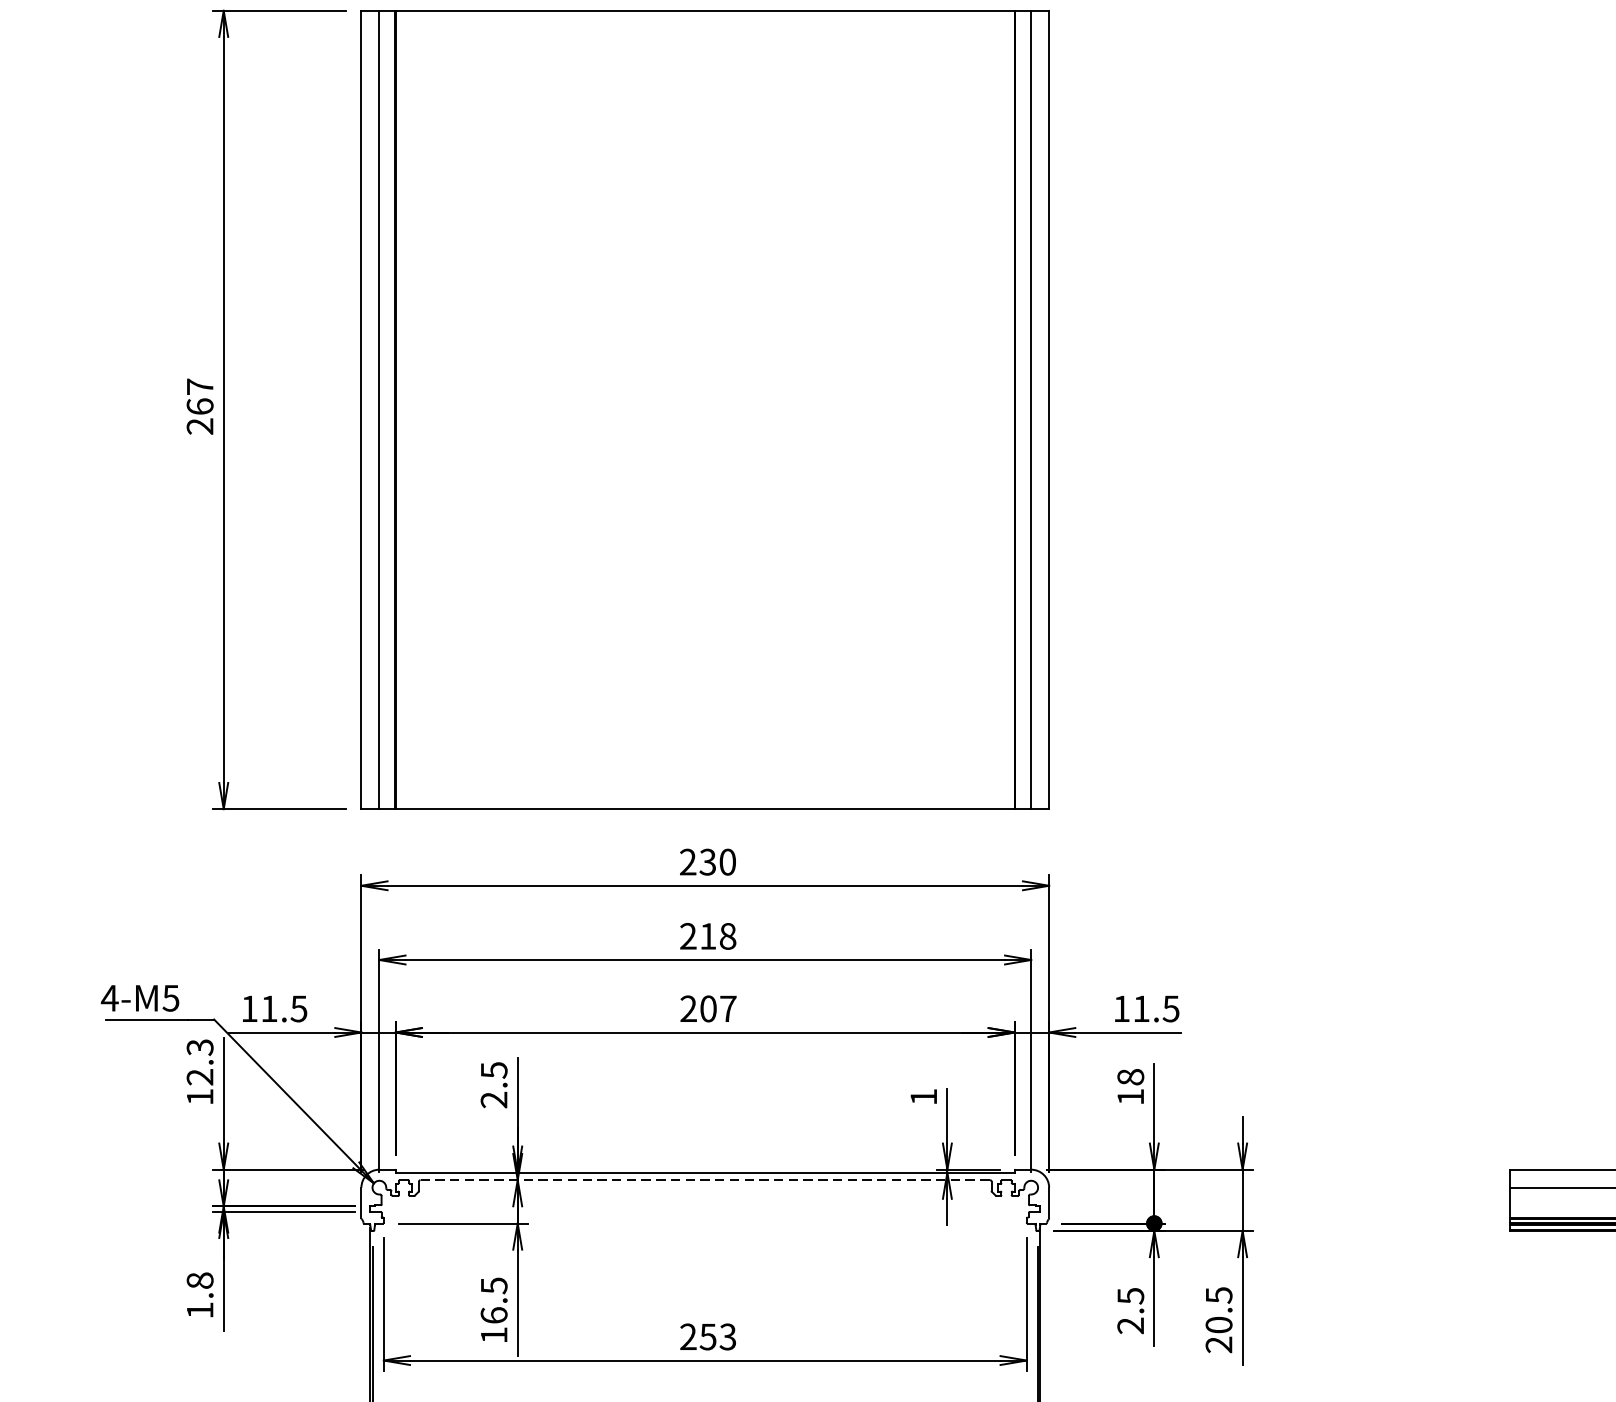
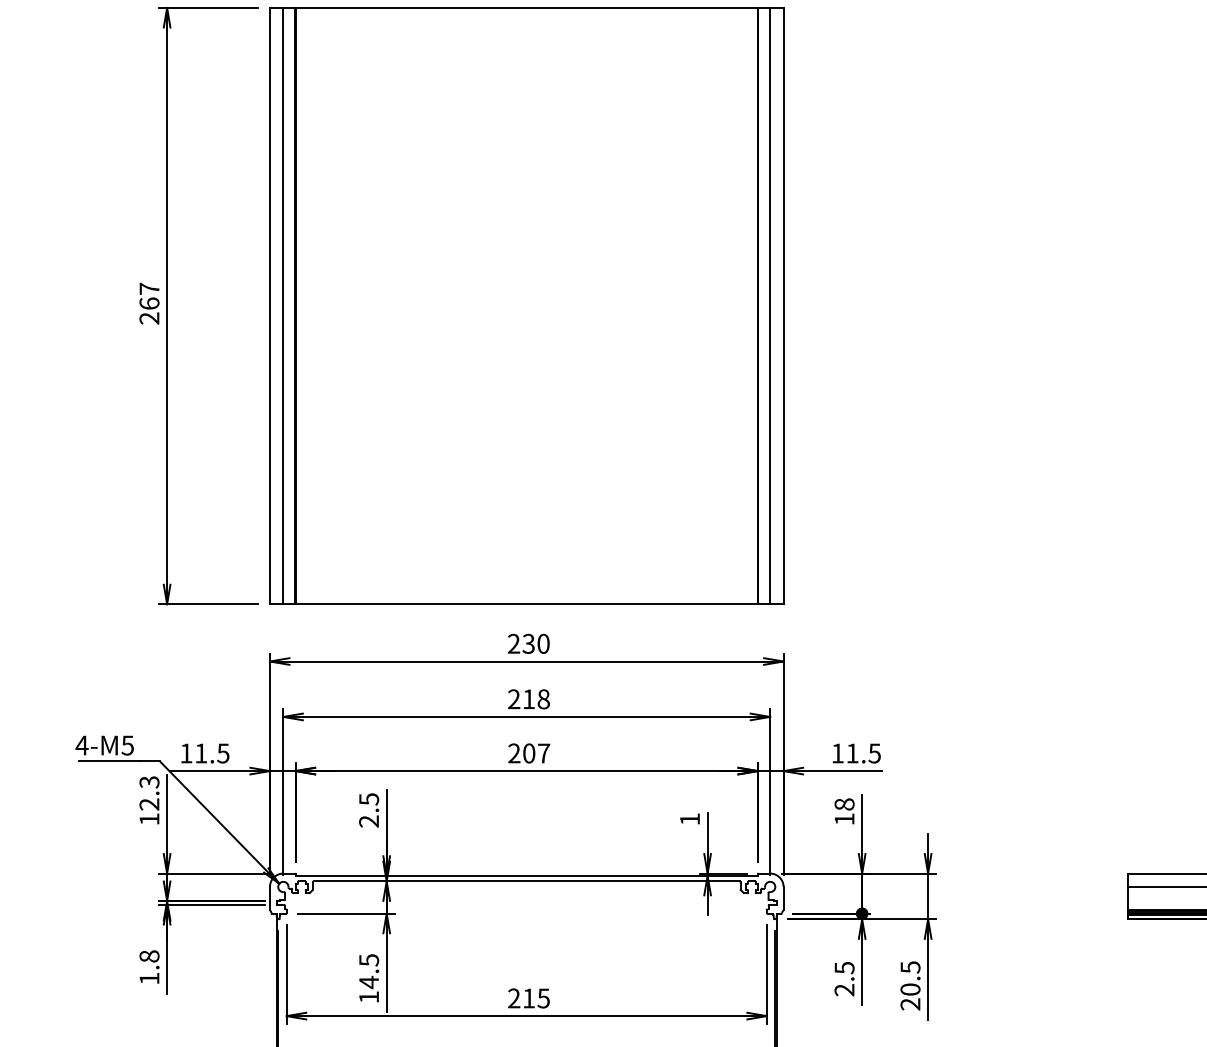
line: (704, 1180) -> (526, 881), dashed -> solid
text: (494, 1315) -> (369, 982), 16.5 -> 14.5
text: (716, 1336) -> (535, 998), 253 -> 215

